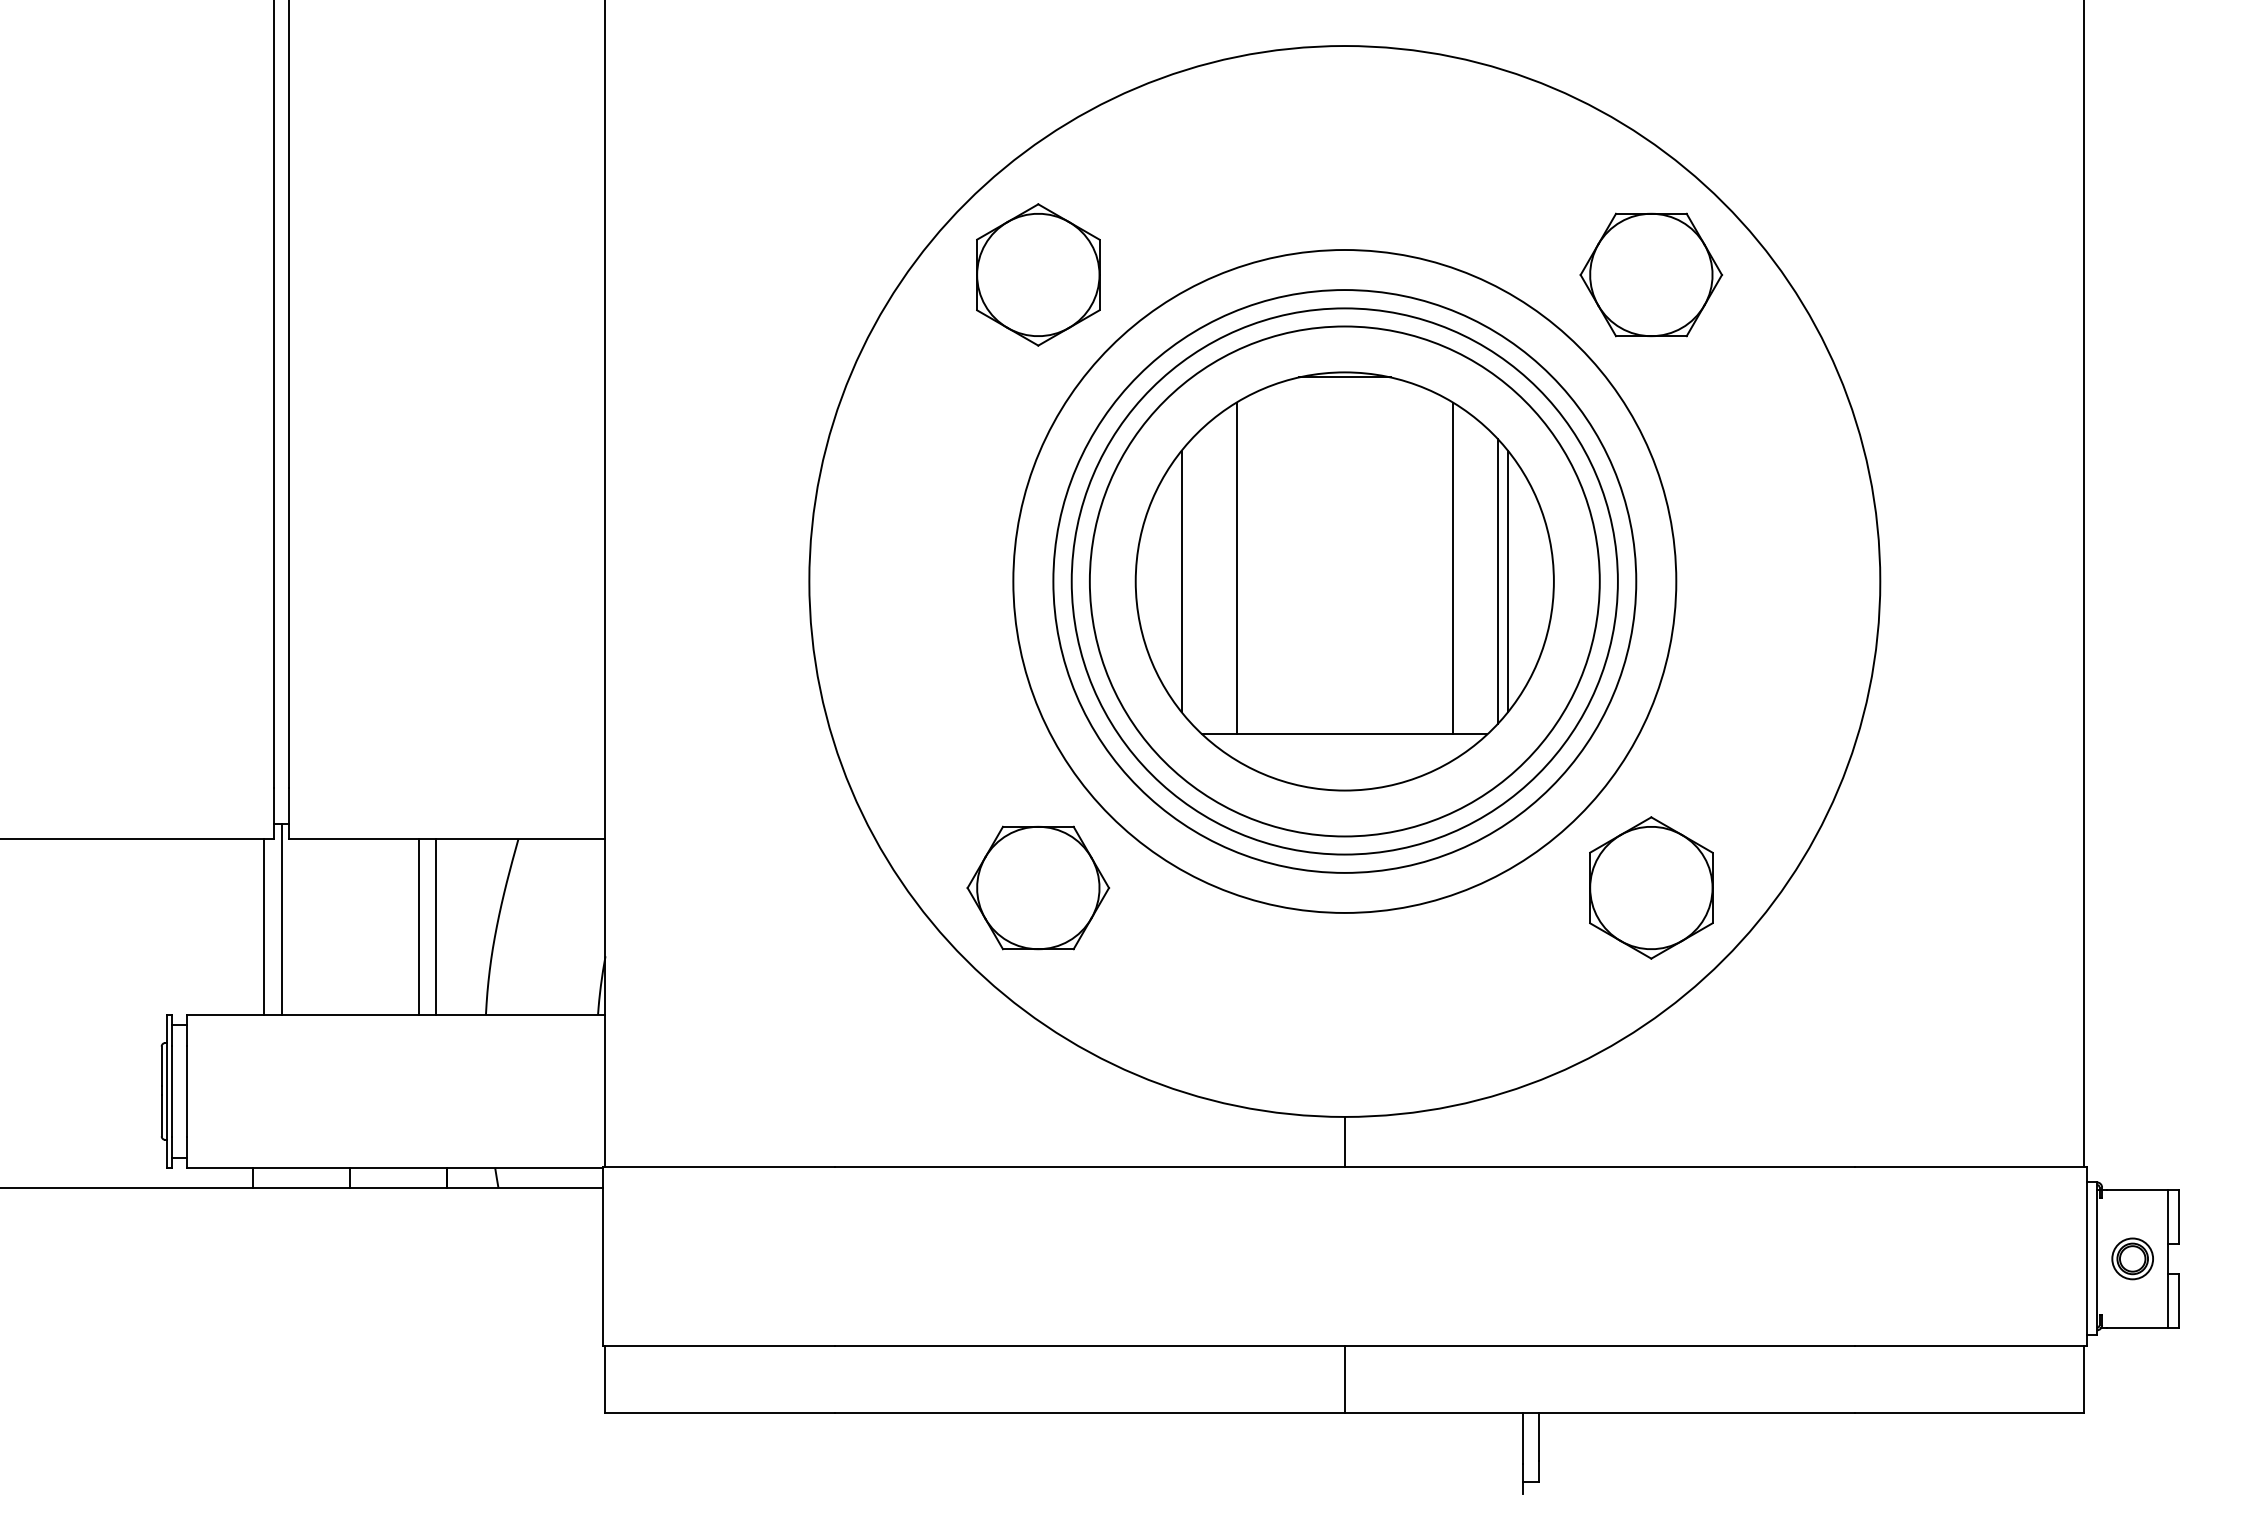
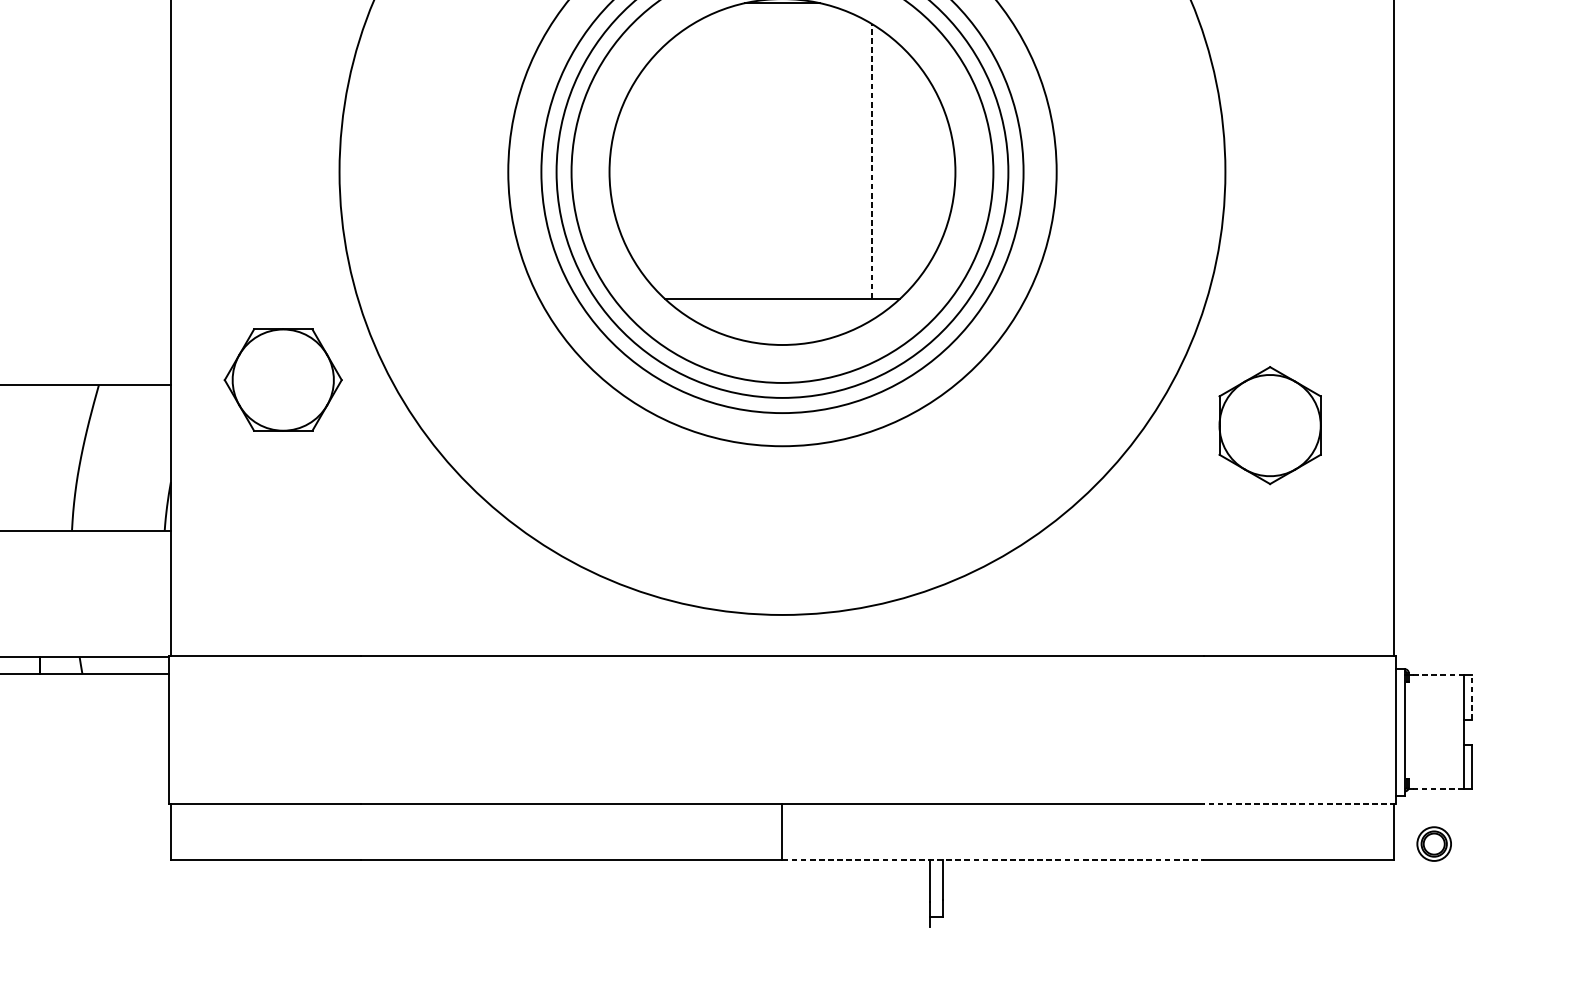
line: (1236, 568) -> (692, 161), removed
line: (1452, 568) -> (871, 161), solid -> dashed
line: (1181, 581) -> (647, 172), removed
line: (1497, 581) -> (908, 172), removed
line: (1508, 581) -> (917, 172), removed
part: (1038, 887) -> (283, 379), moved
part: (1651, 887) -> (1270, 425), moved
line: (418, 926) -> (16, 457), removed
line: (436, 926) -> (31, 457), removed
line: (1344, 1141) -> (782, 635), removed
line: (2137, 1190) -> (1438, 675), solid -> dashed
line: (2178, 1216) -> (1472, 697), solid -> dashed
part: (2132, 1258) -> (1434, 843), moved
line: (2137, 1327) -> (1438, 789), solid -> dashed
line: (1970, 1345) -> (1300, 804), solid -> dashed
line: (1599, 1412) -> (993, 859), solid -> dashed

